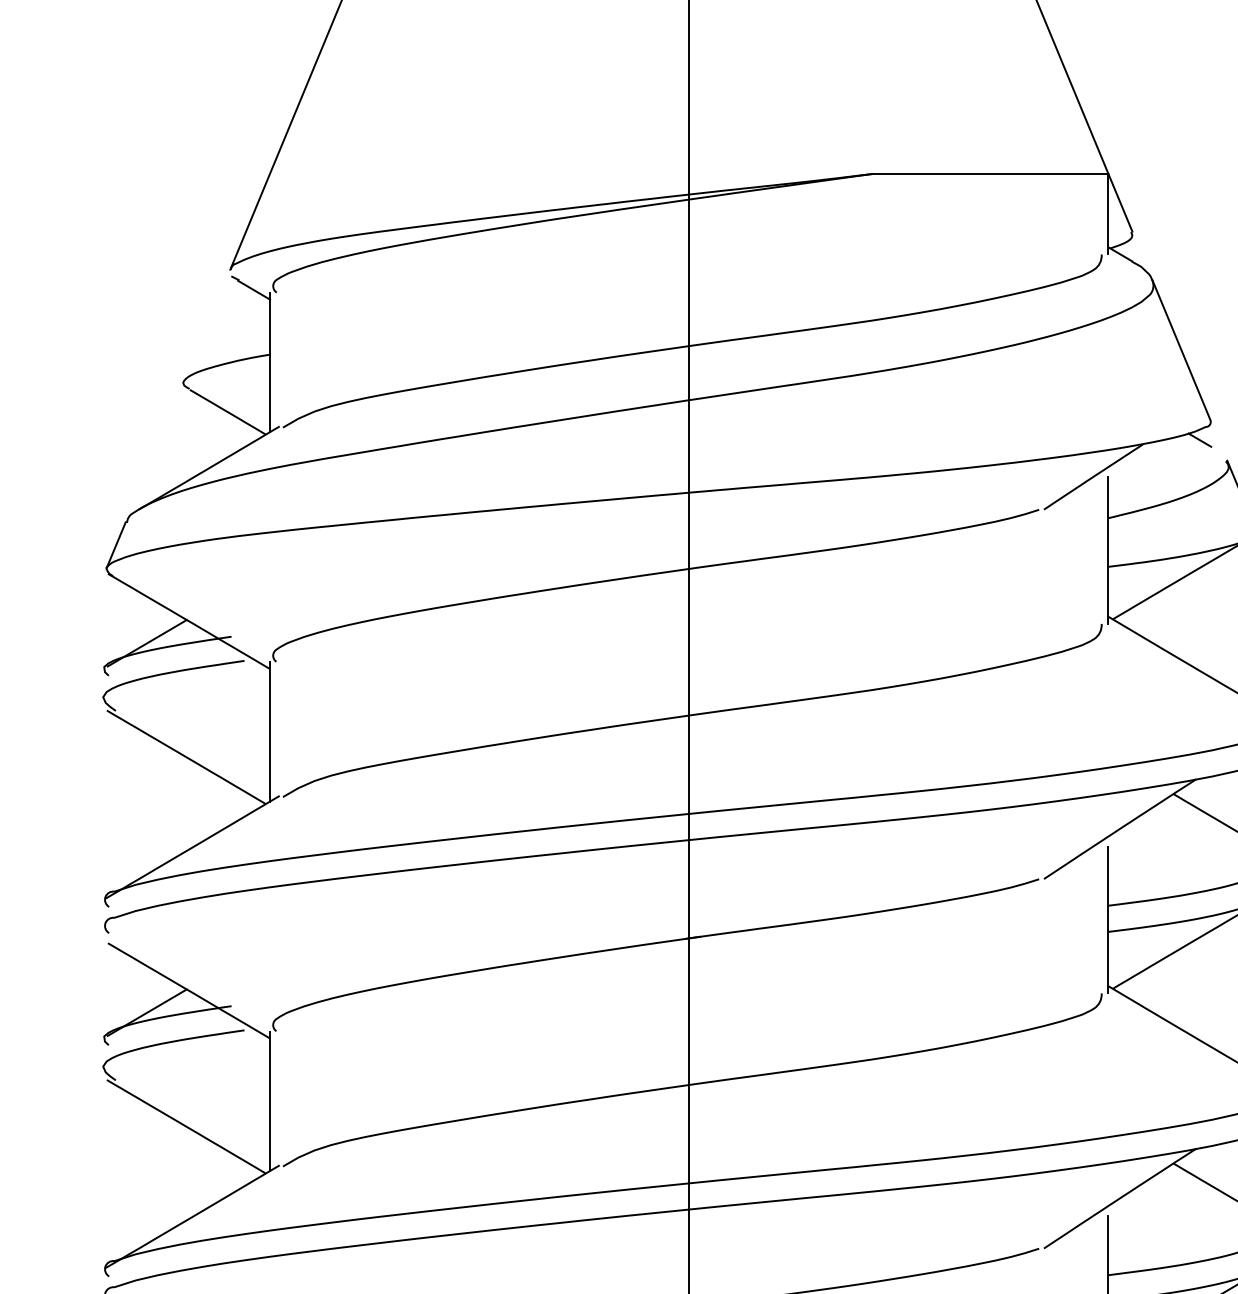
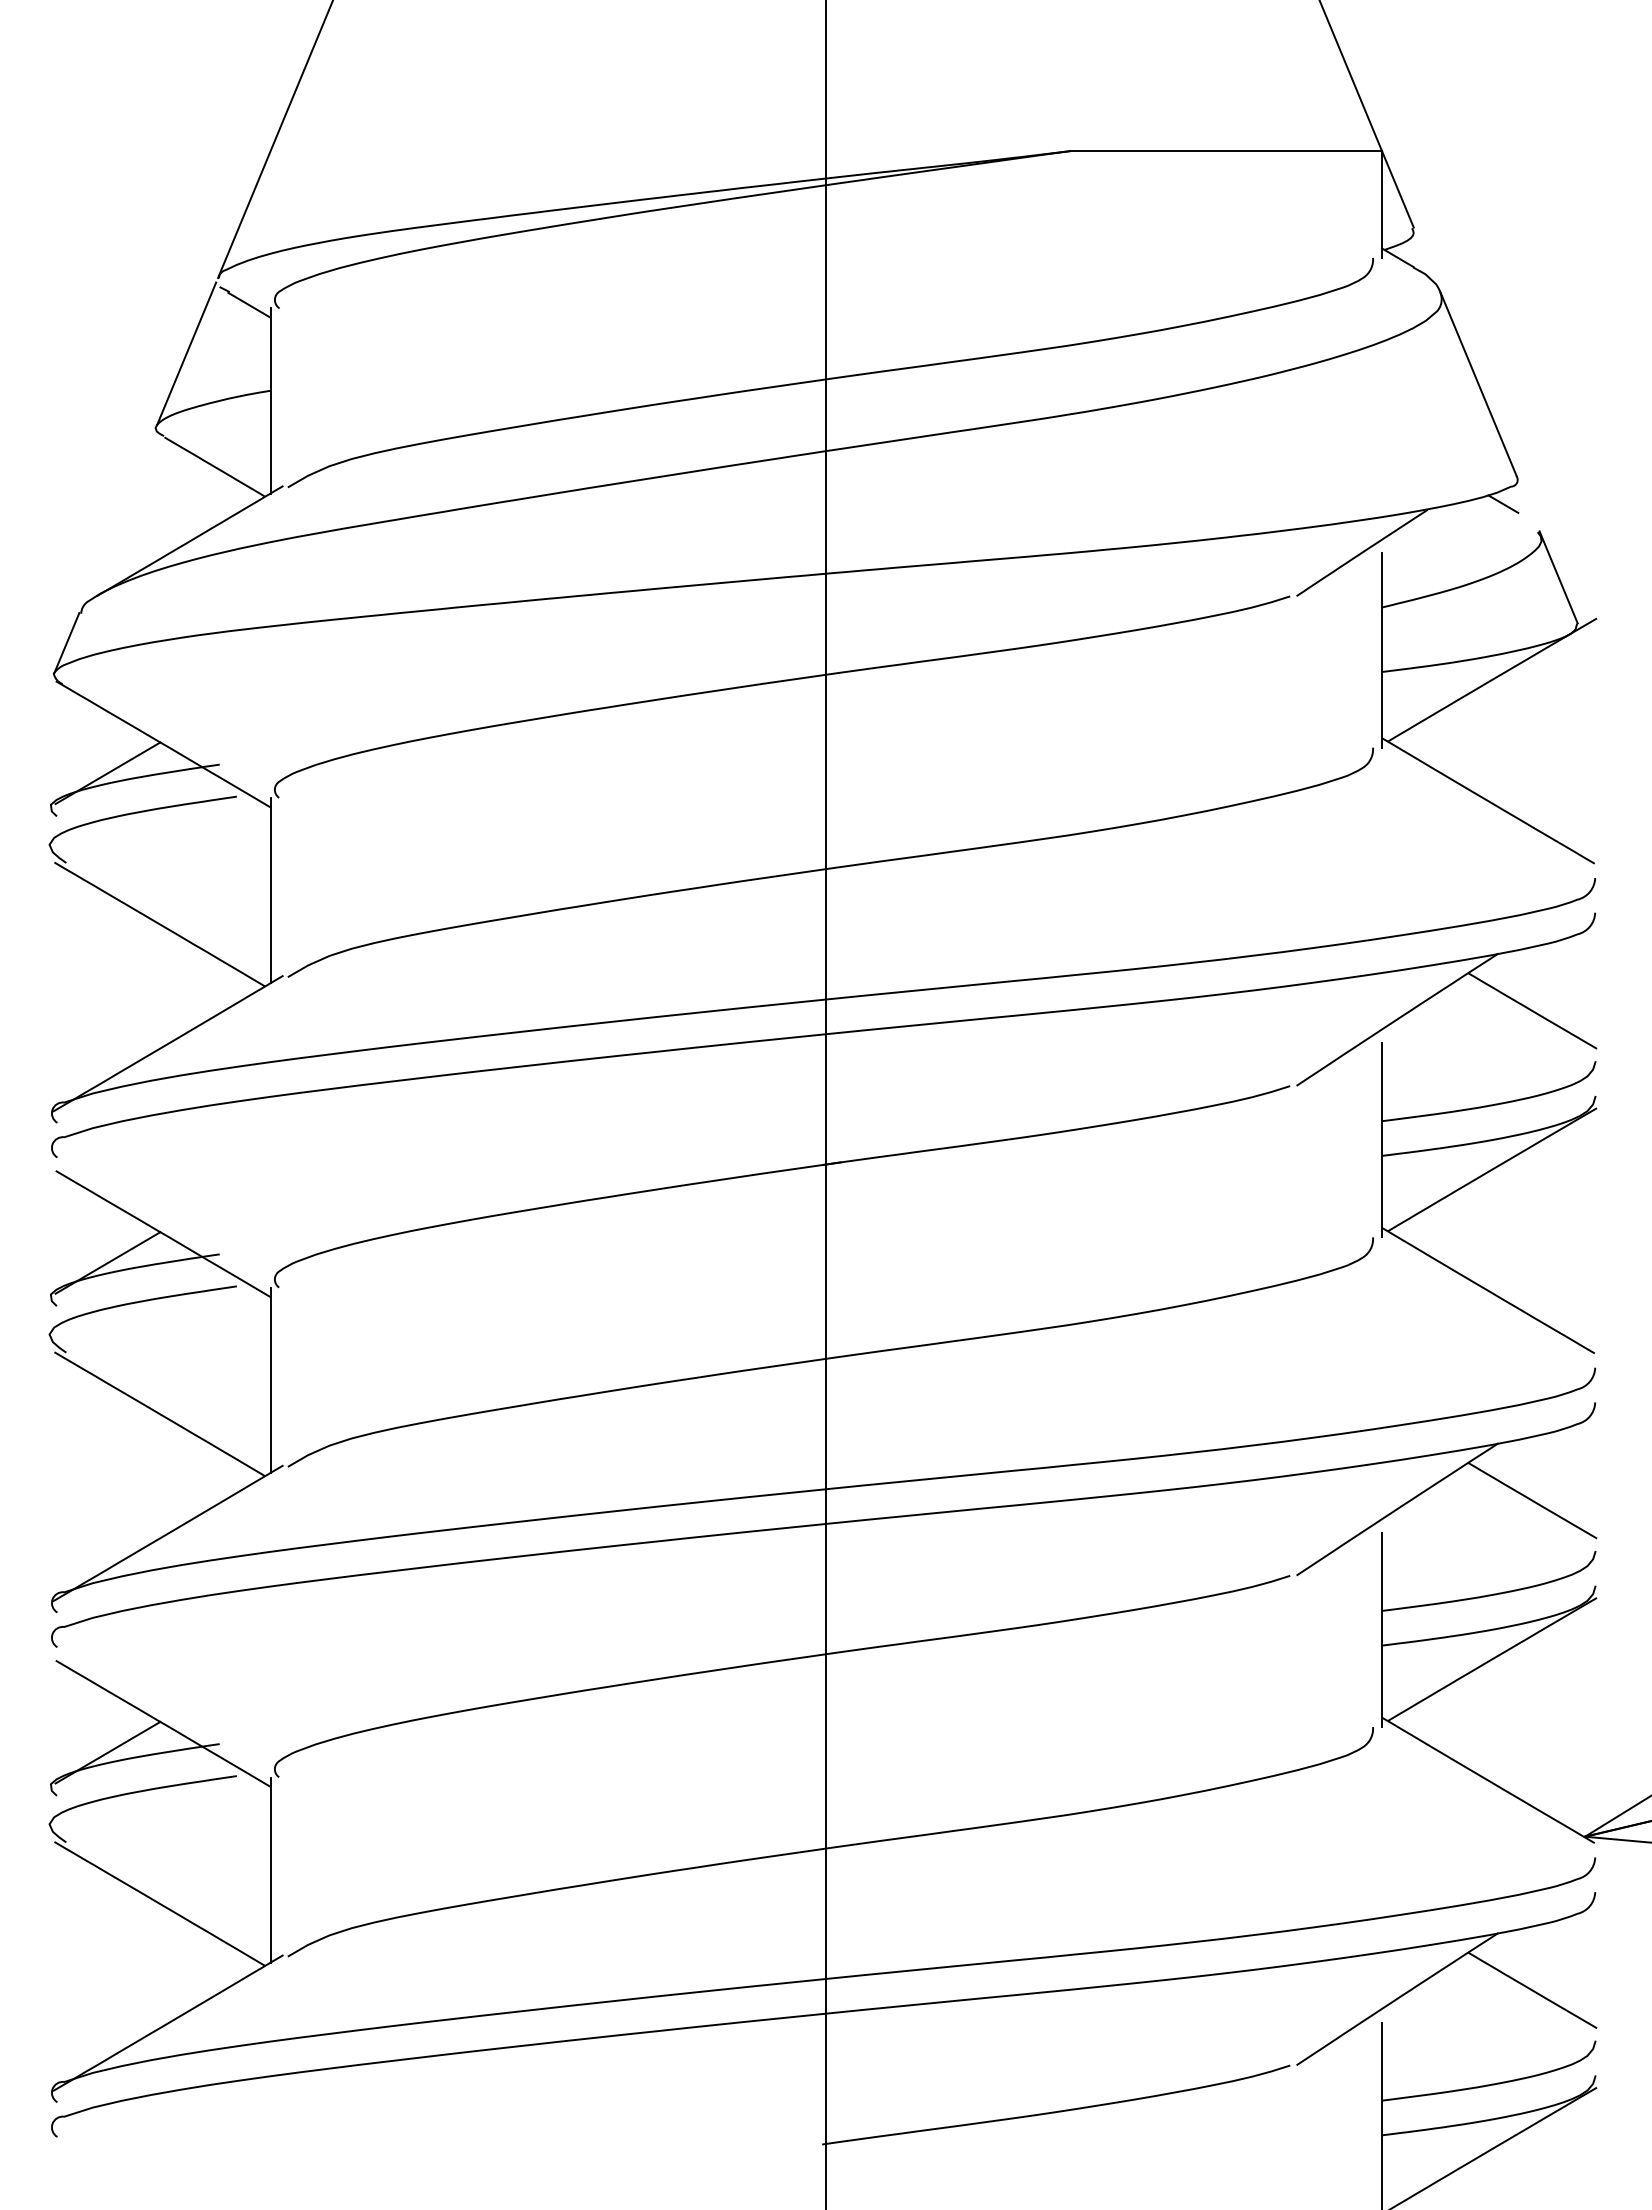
line: (206, 326) -> (186, 353), added

